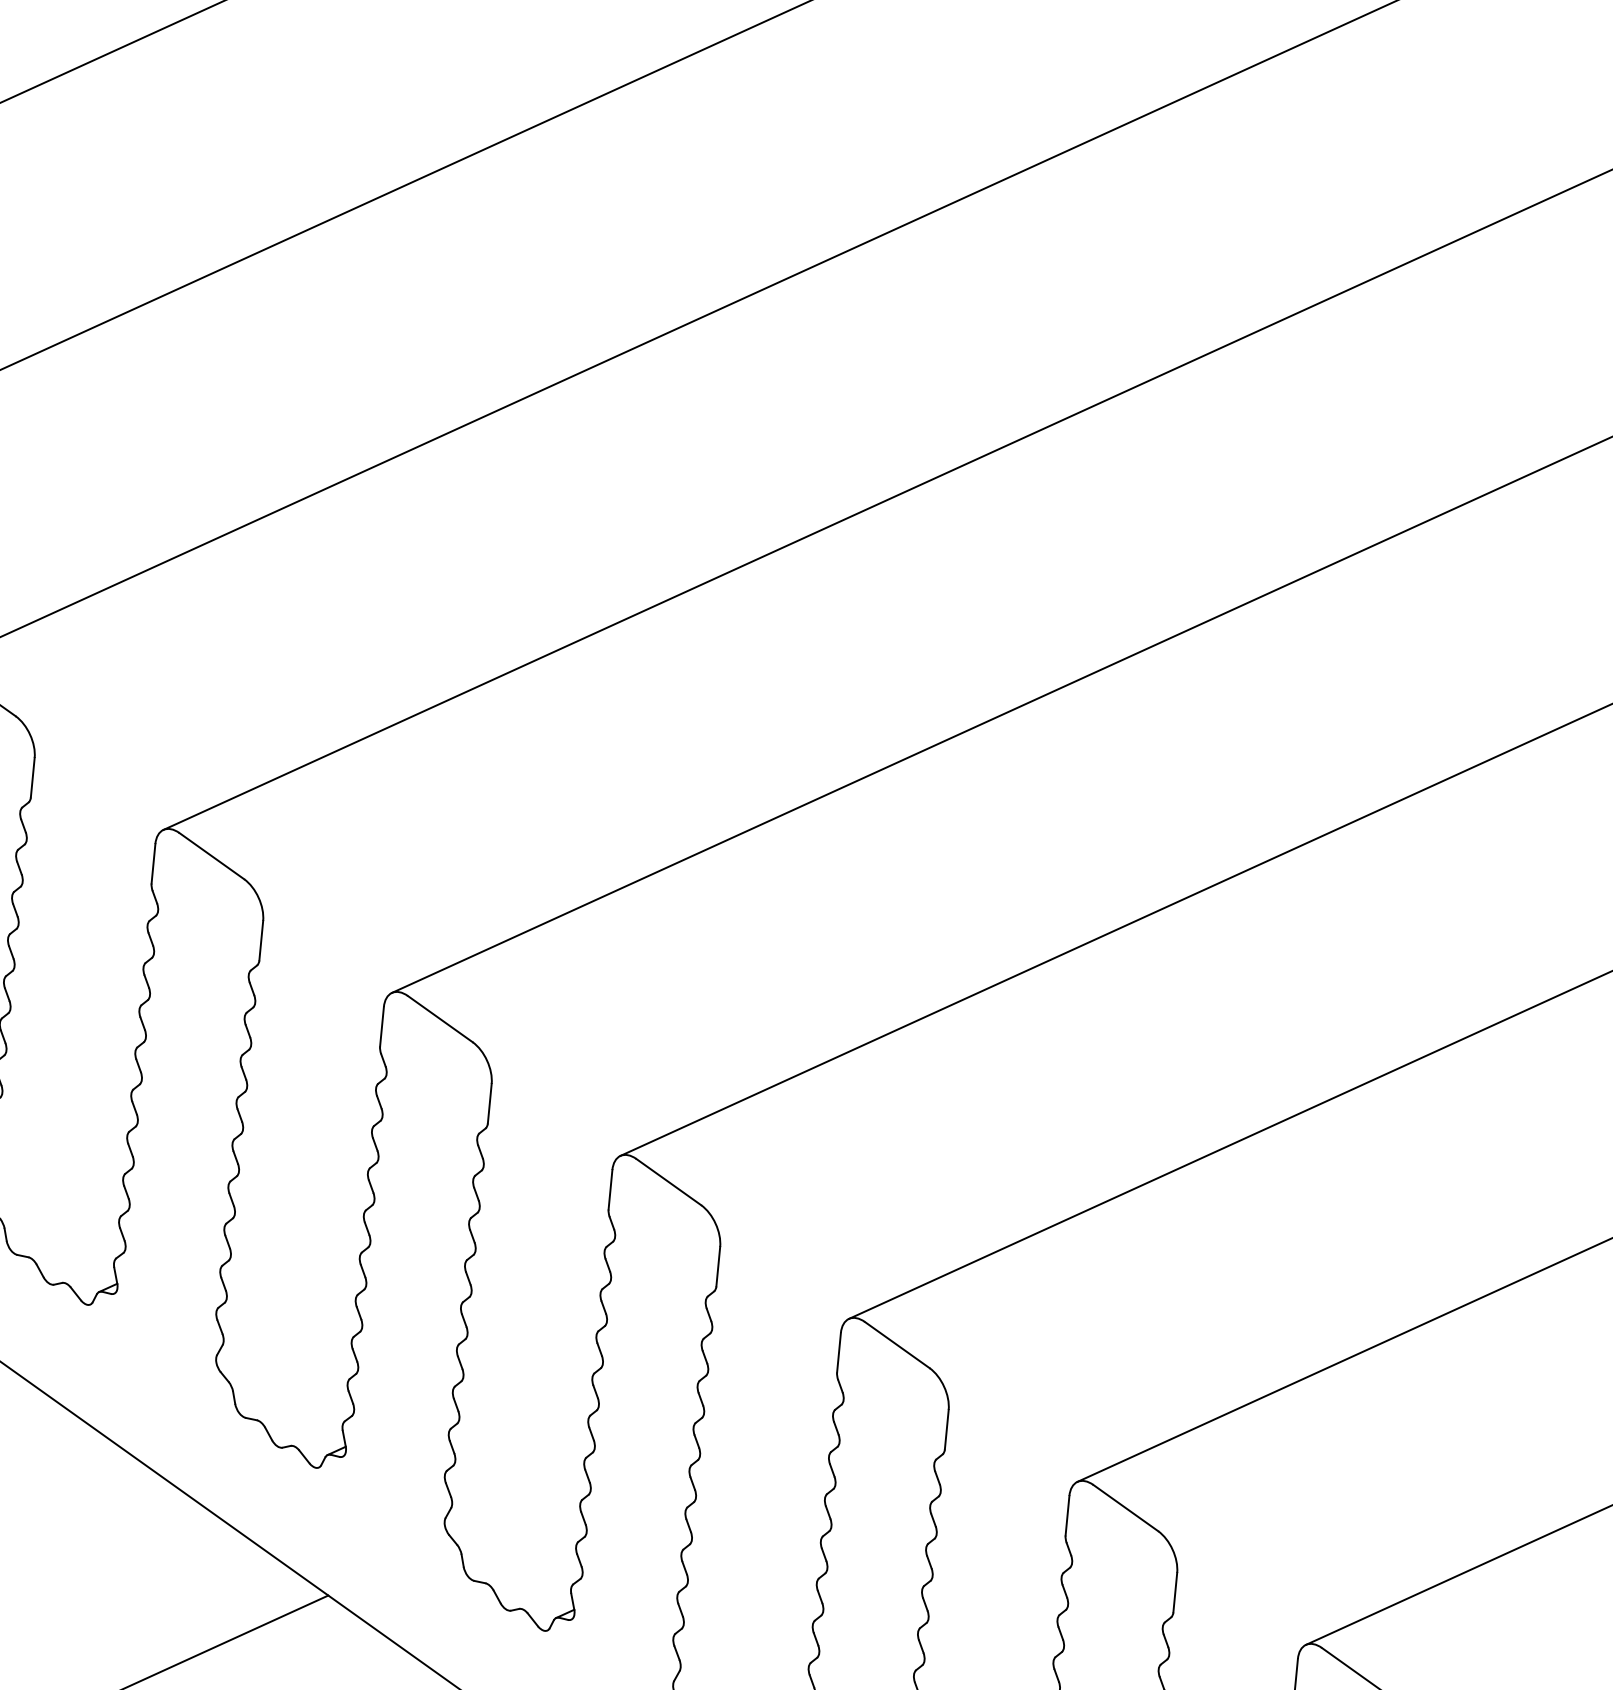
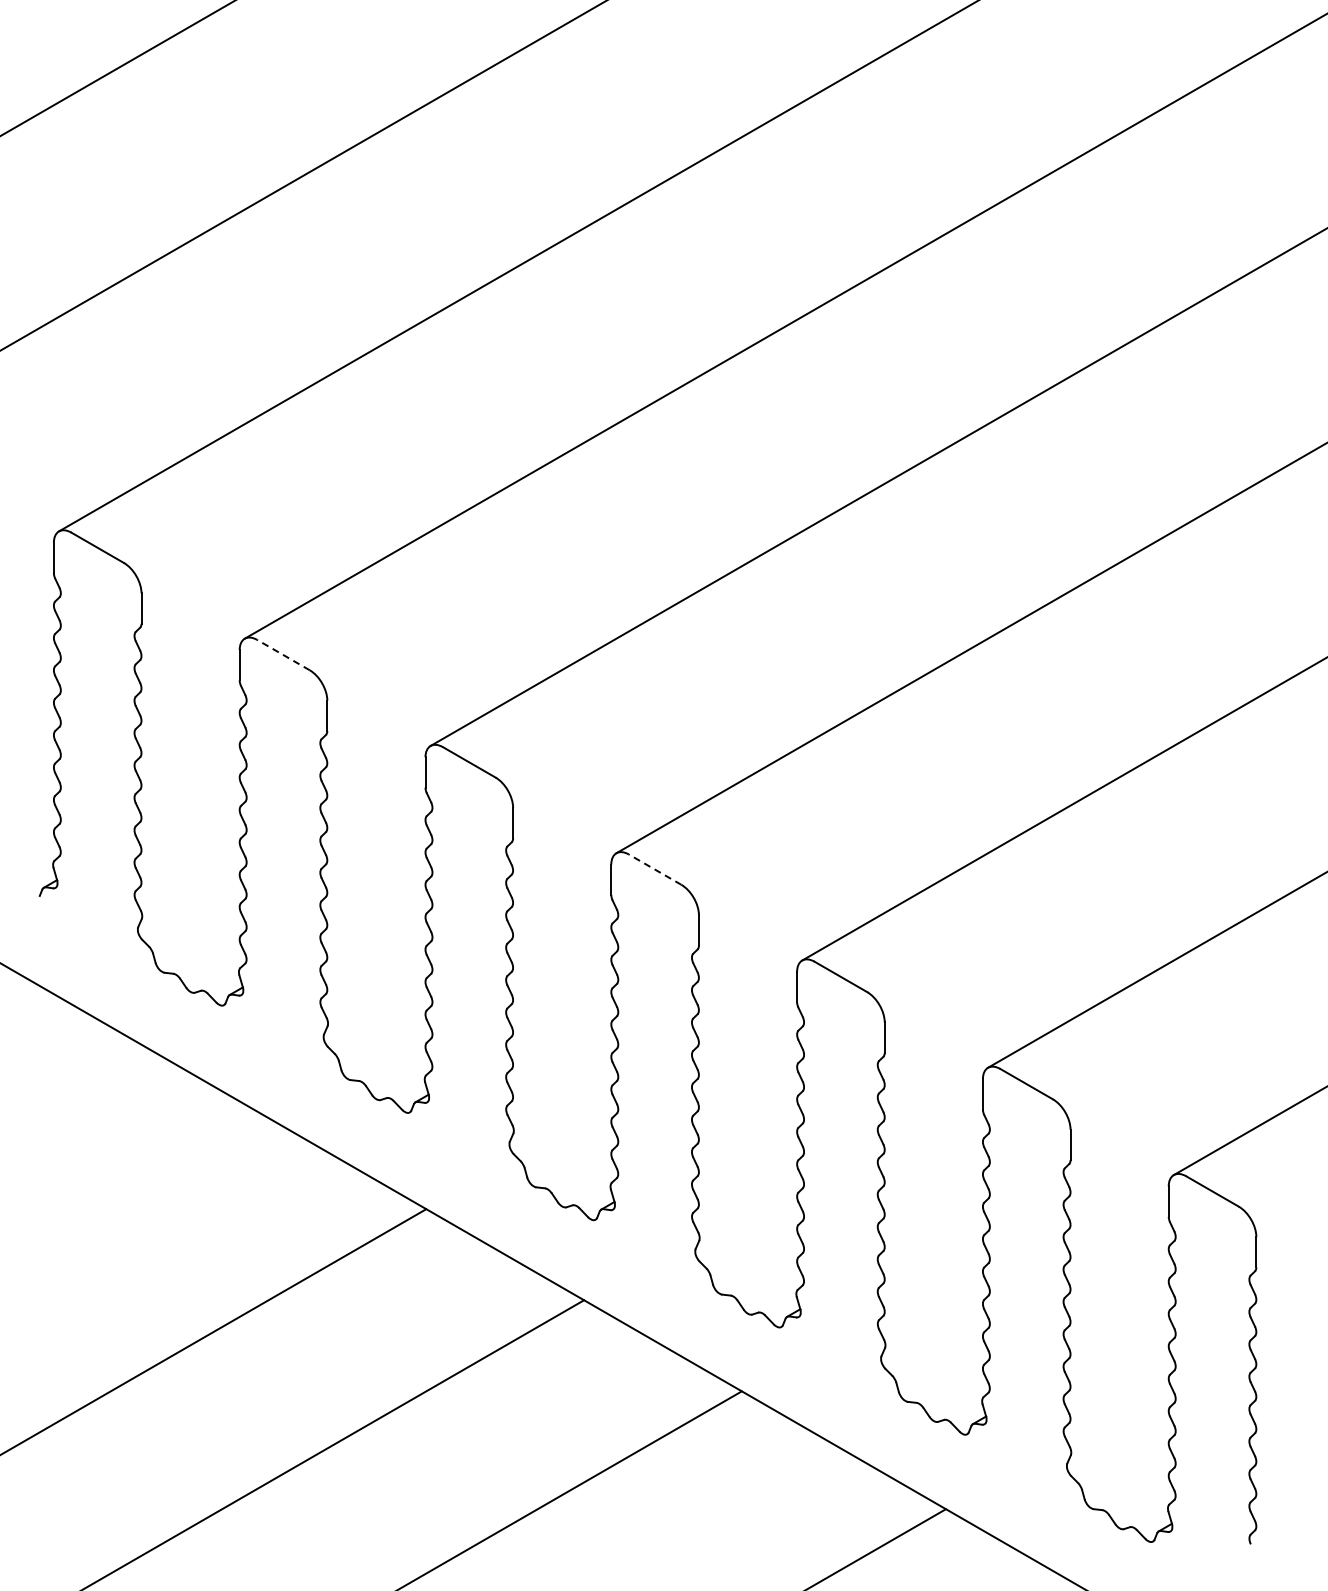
line: (211, 855) -> (283, 654), solid -> dashed
line: (668, 1181) -> (654, 869), solid -> dashed

